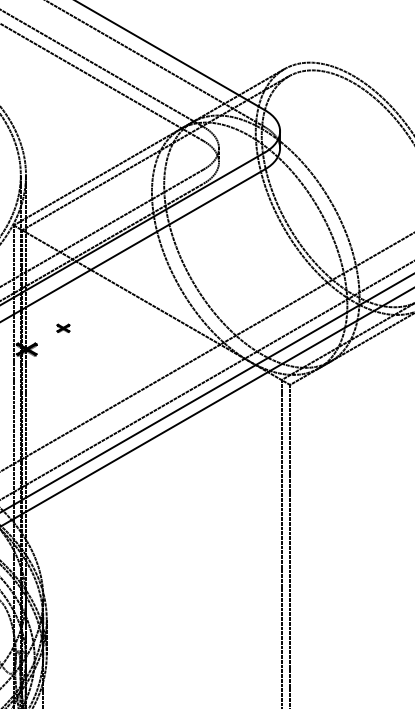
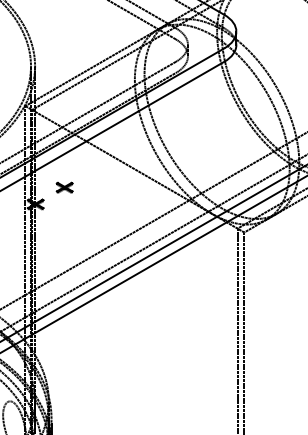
part: (63, 328) -> (64, 187), size x1.67

